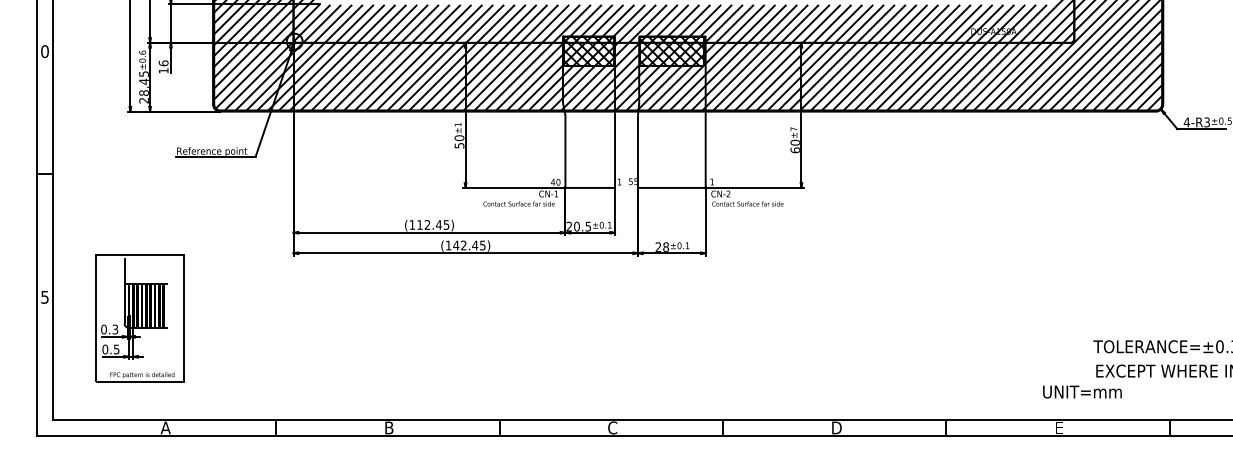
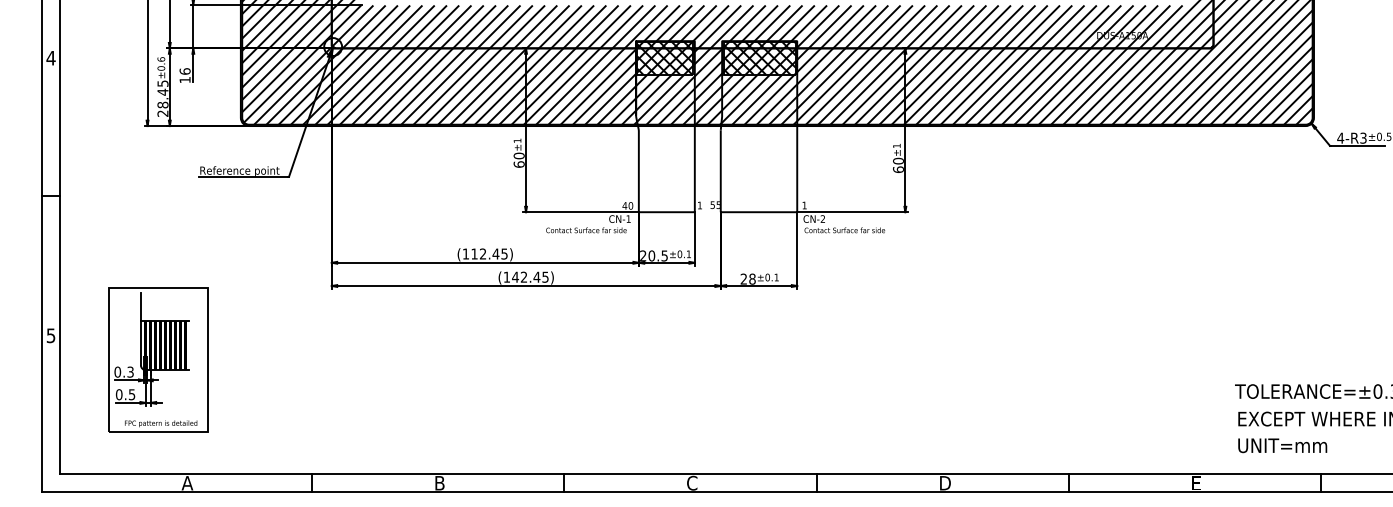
text: (44, 50) -> (50, 57), 0 -> 4
text: (793, 128) -> (896, 145), ±7 -> ±1
text: (458, 145) -> (518, 164), 50 -> 60
text: (1082, 391) -> (1282, 445), moved

